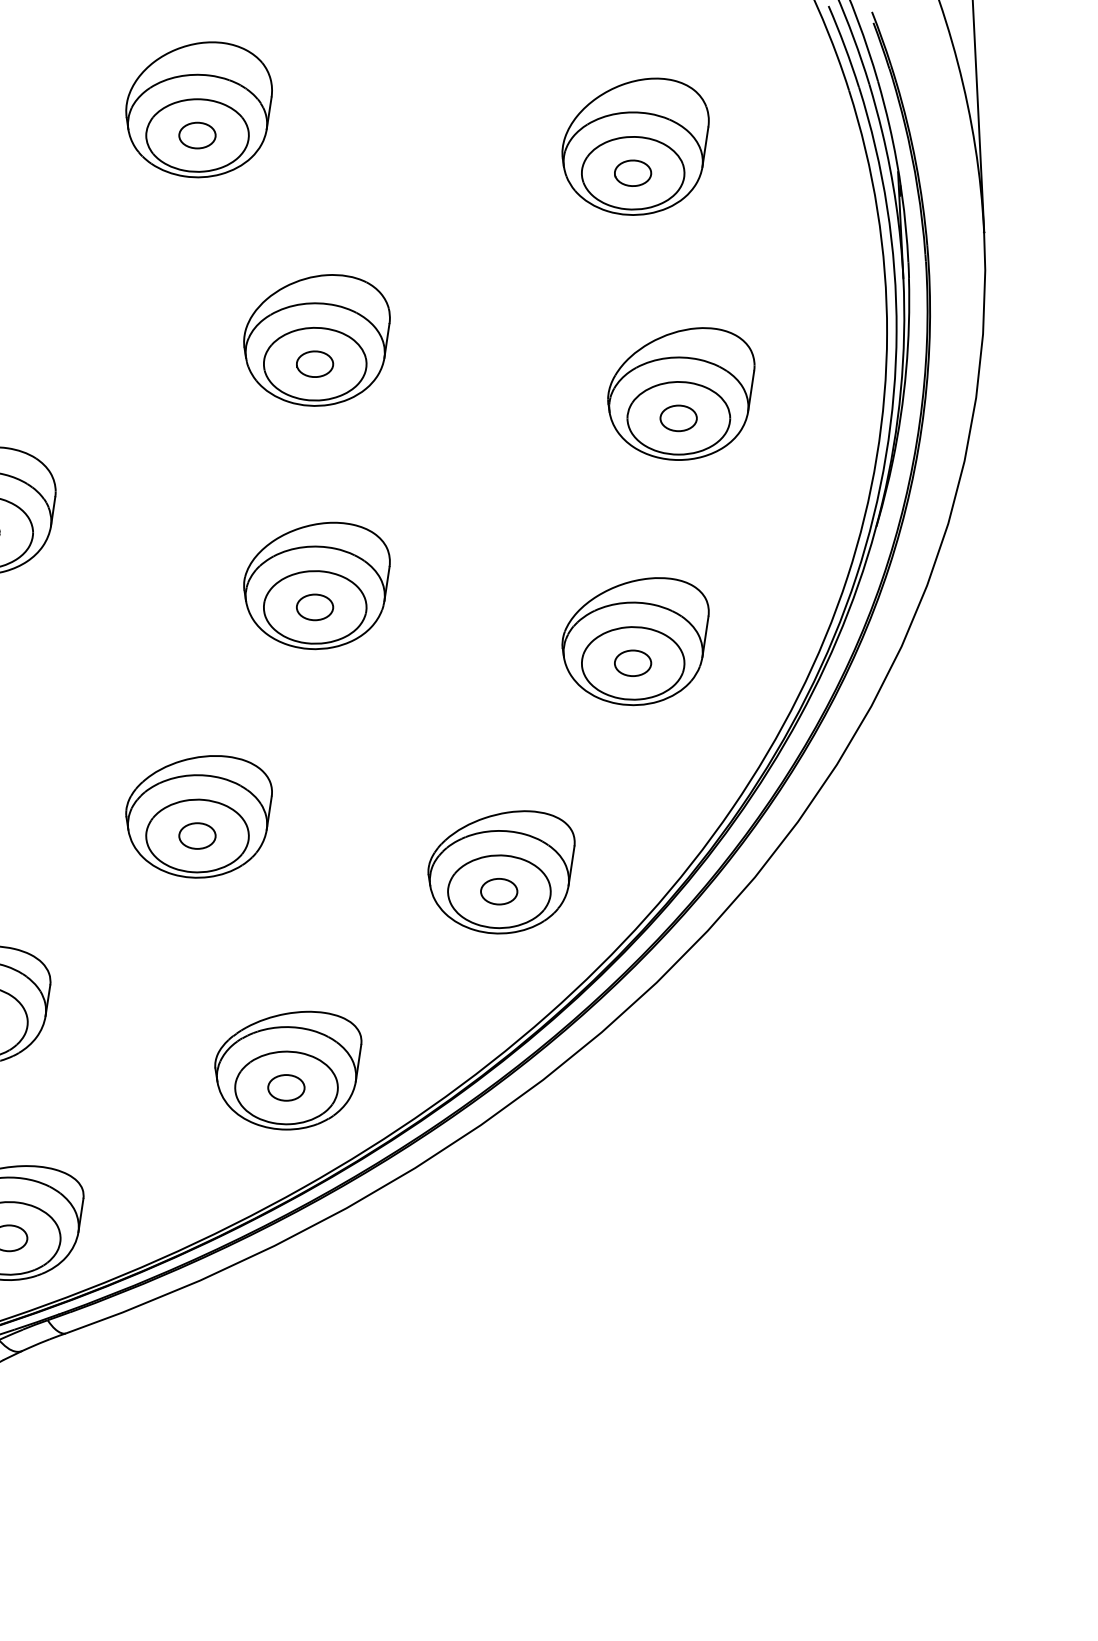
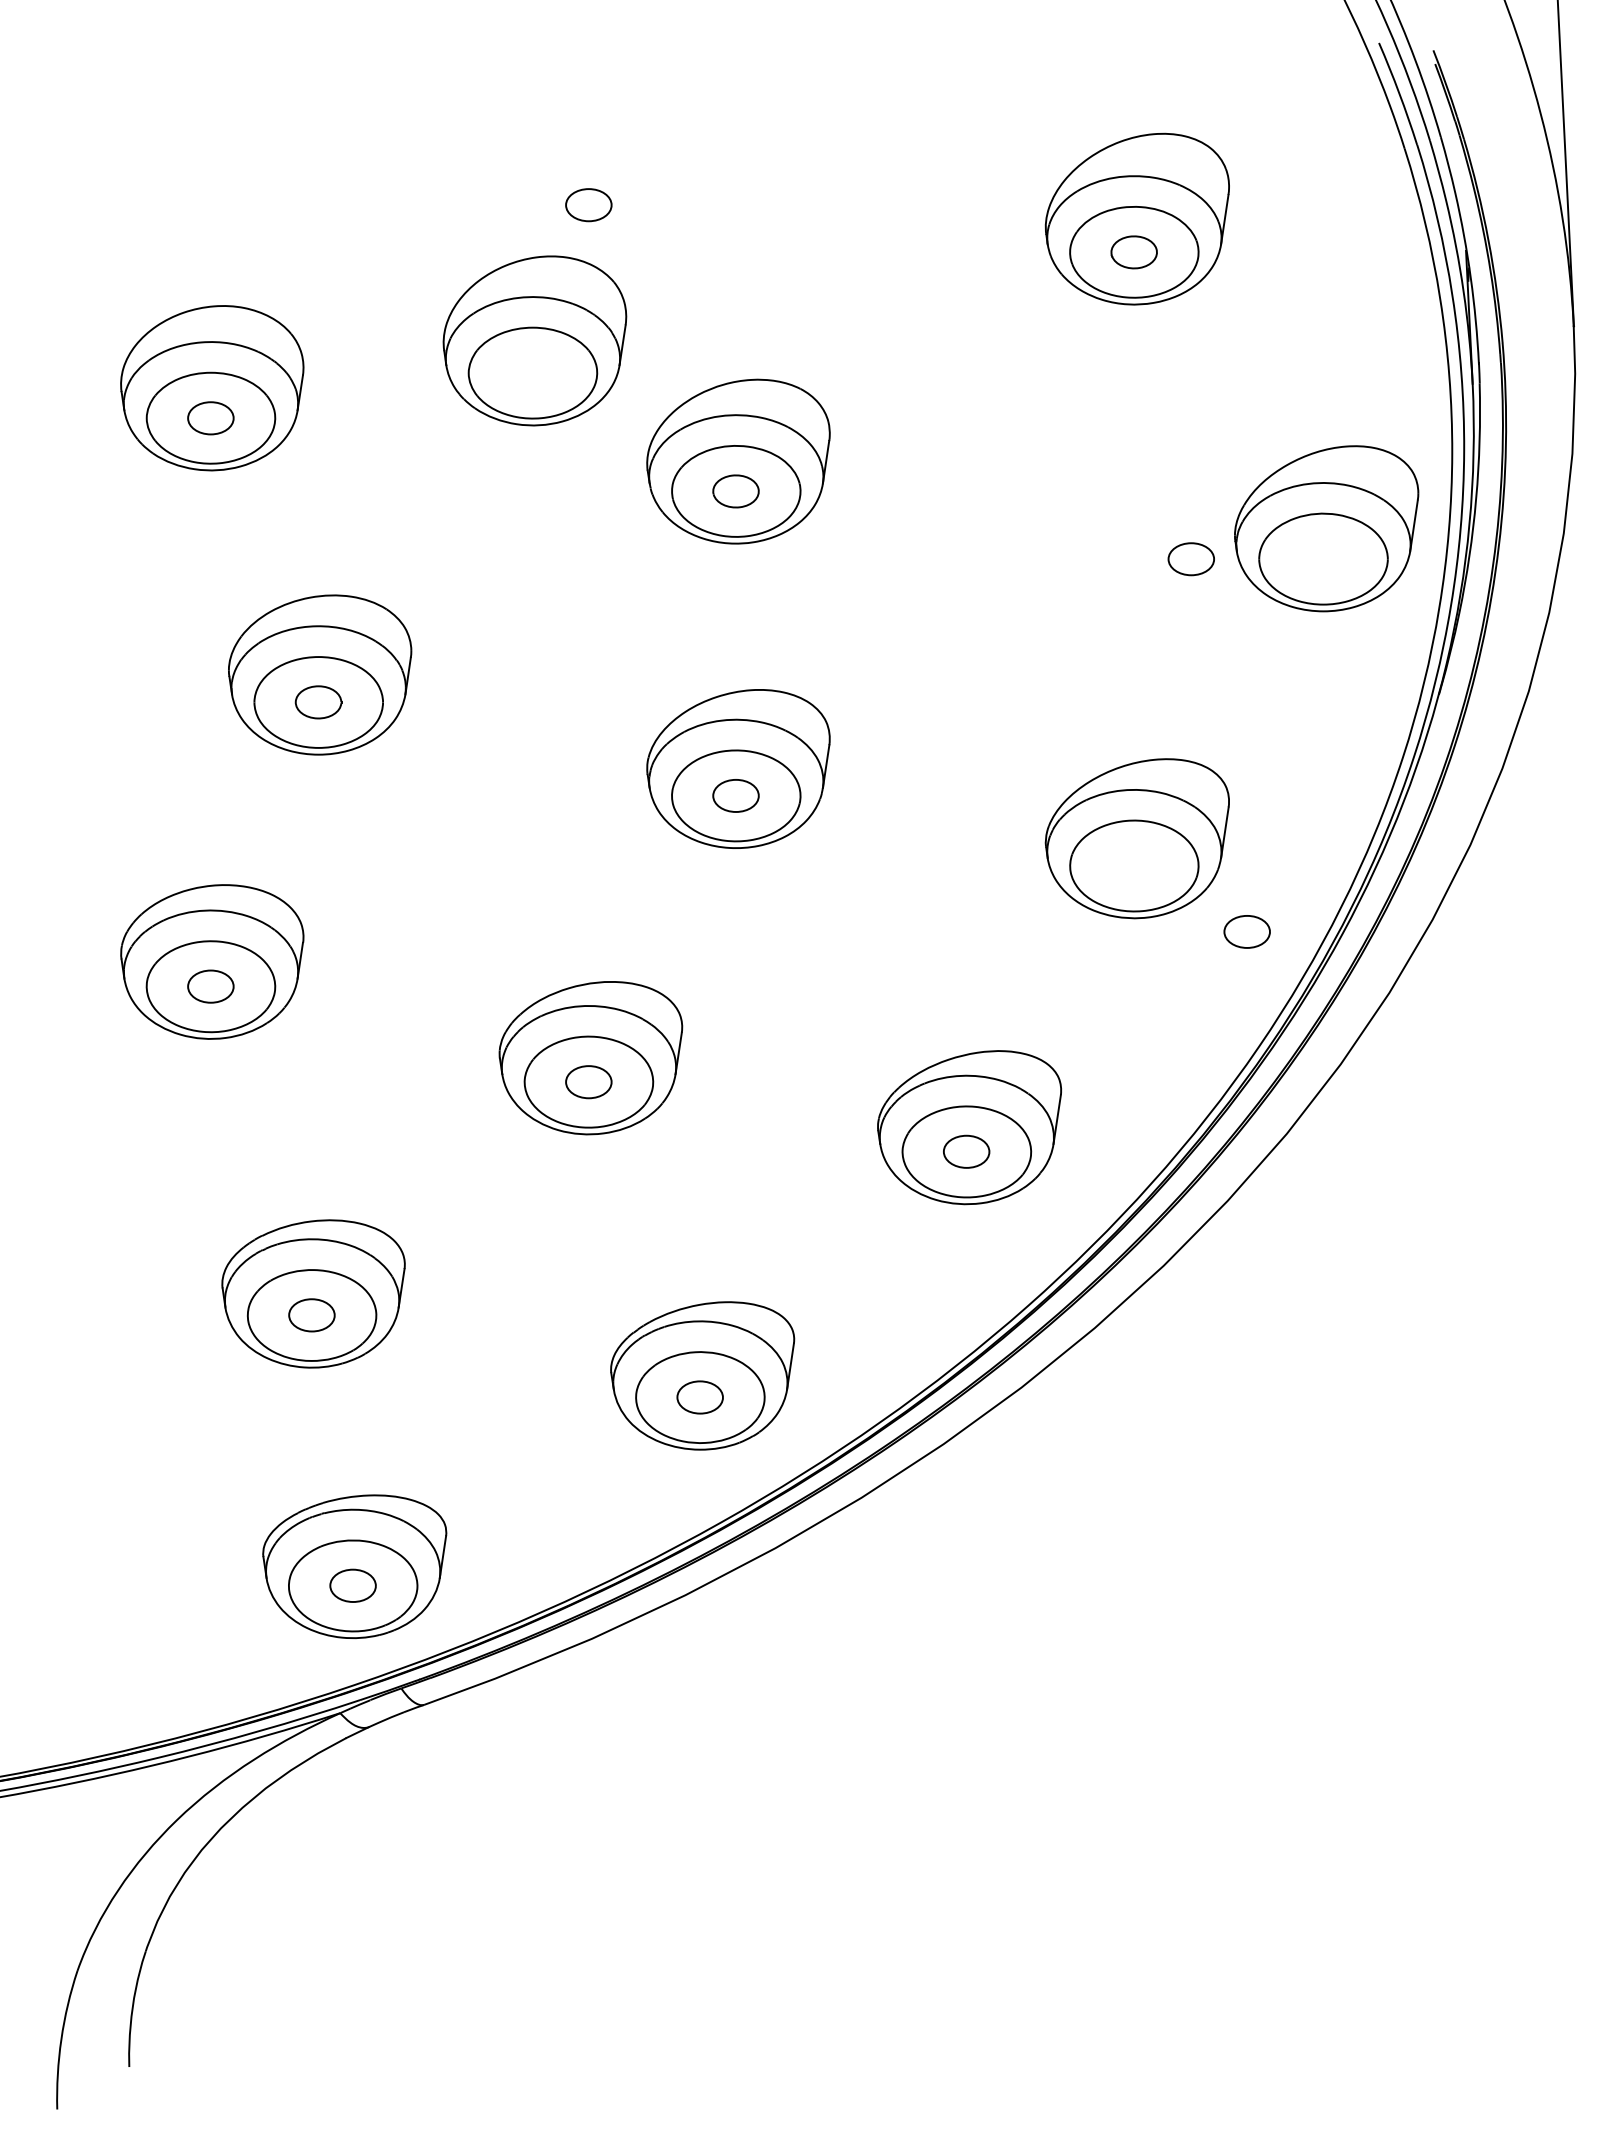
part: (198, 109) -> (534, 340), moved
part: (681, 393) -> (1326, 528), moved
part: (632, 662) -> (1246, 931), moved

